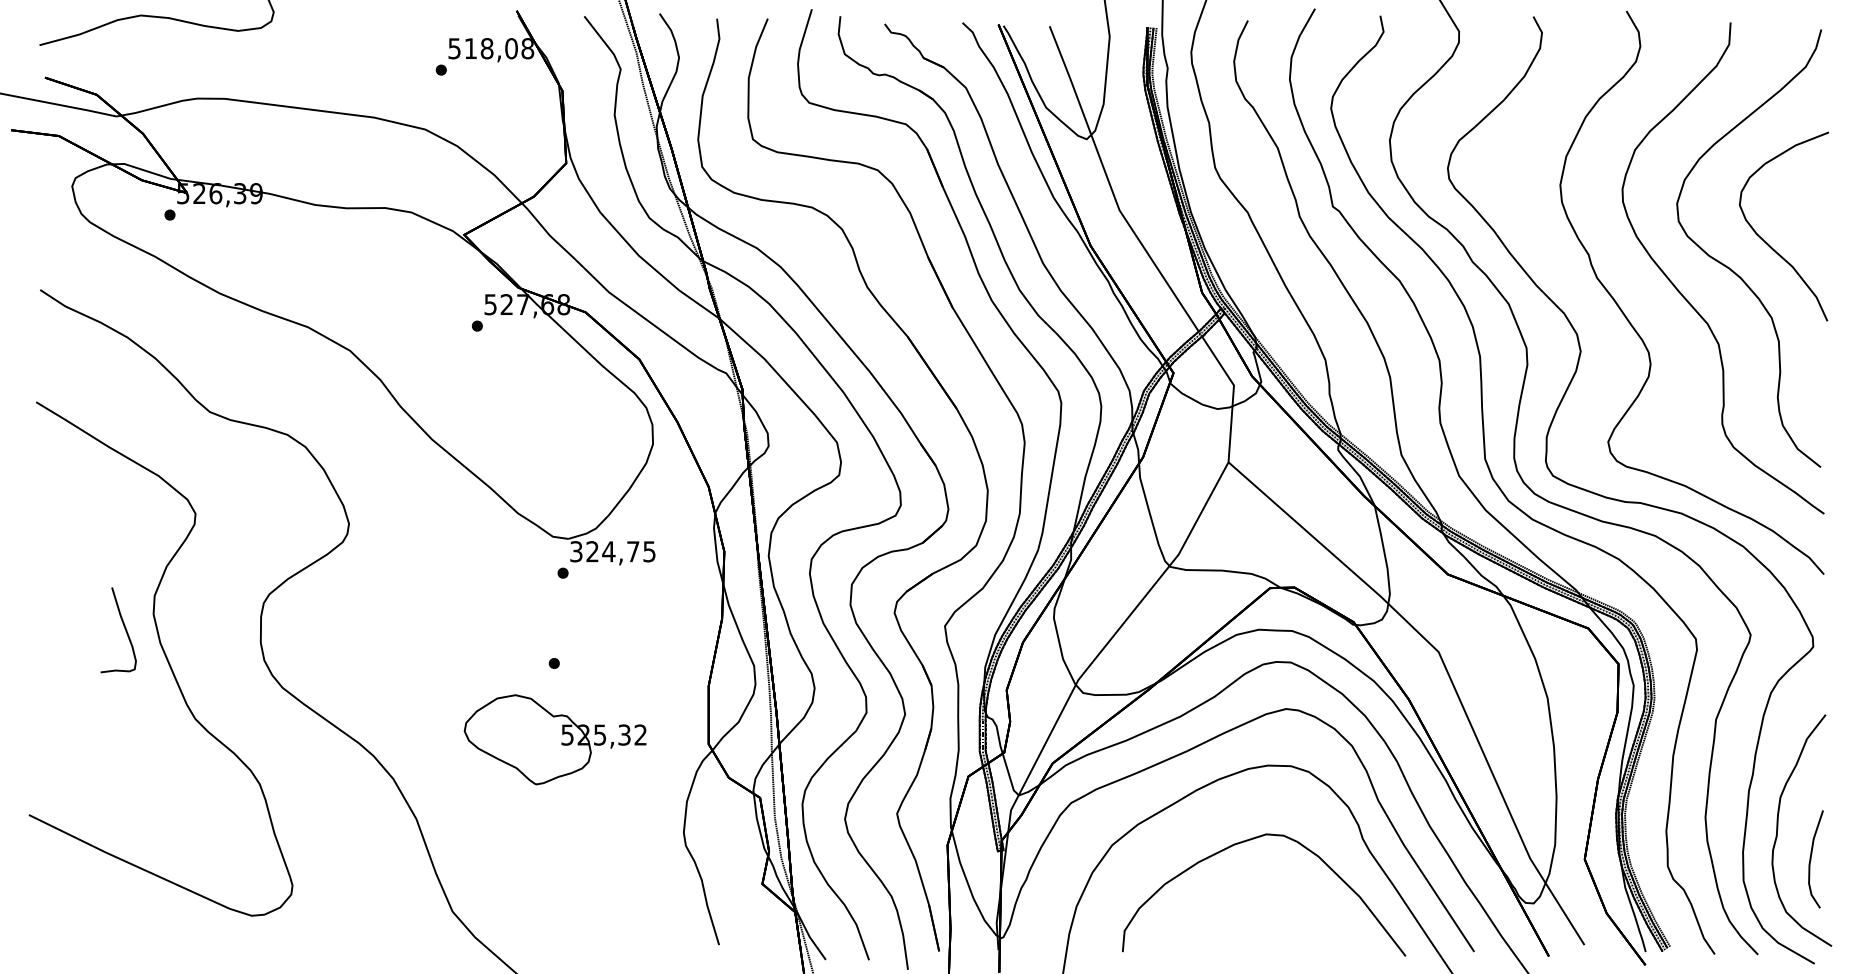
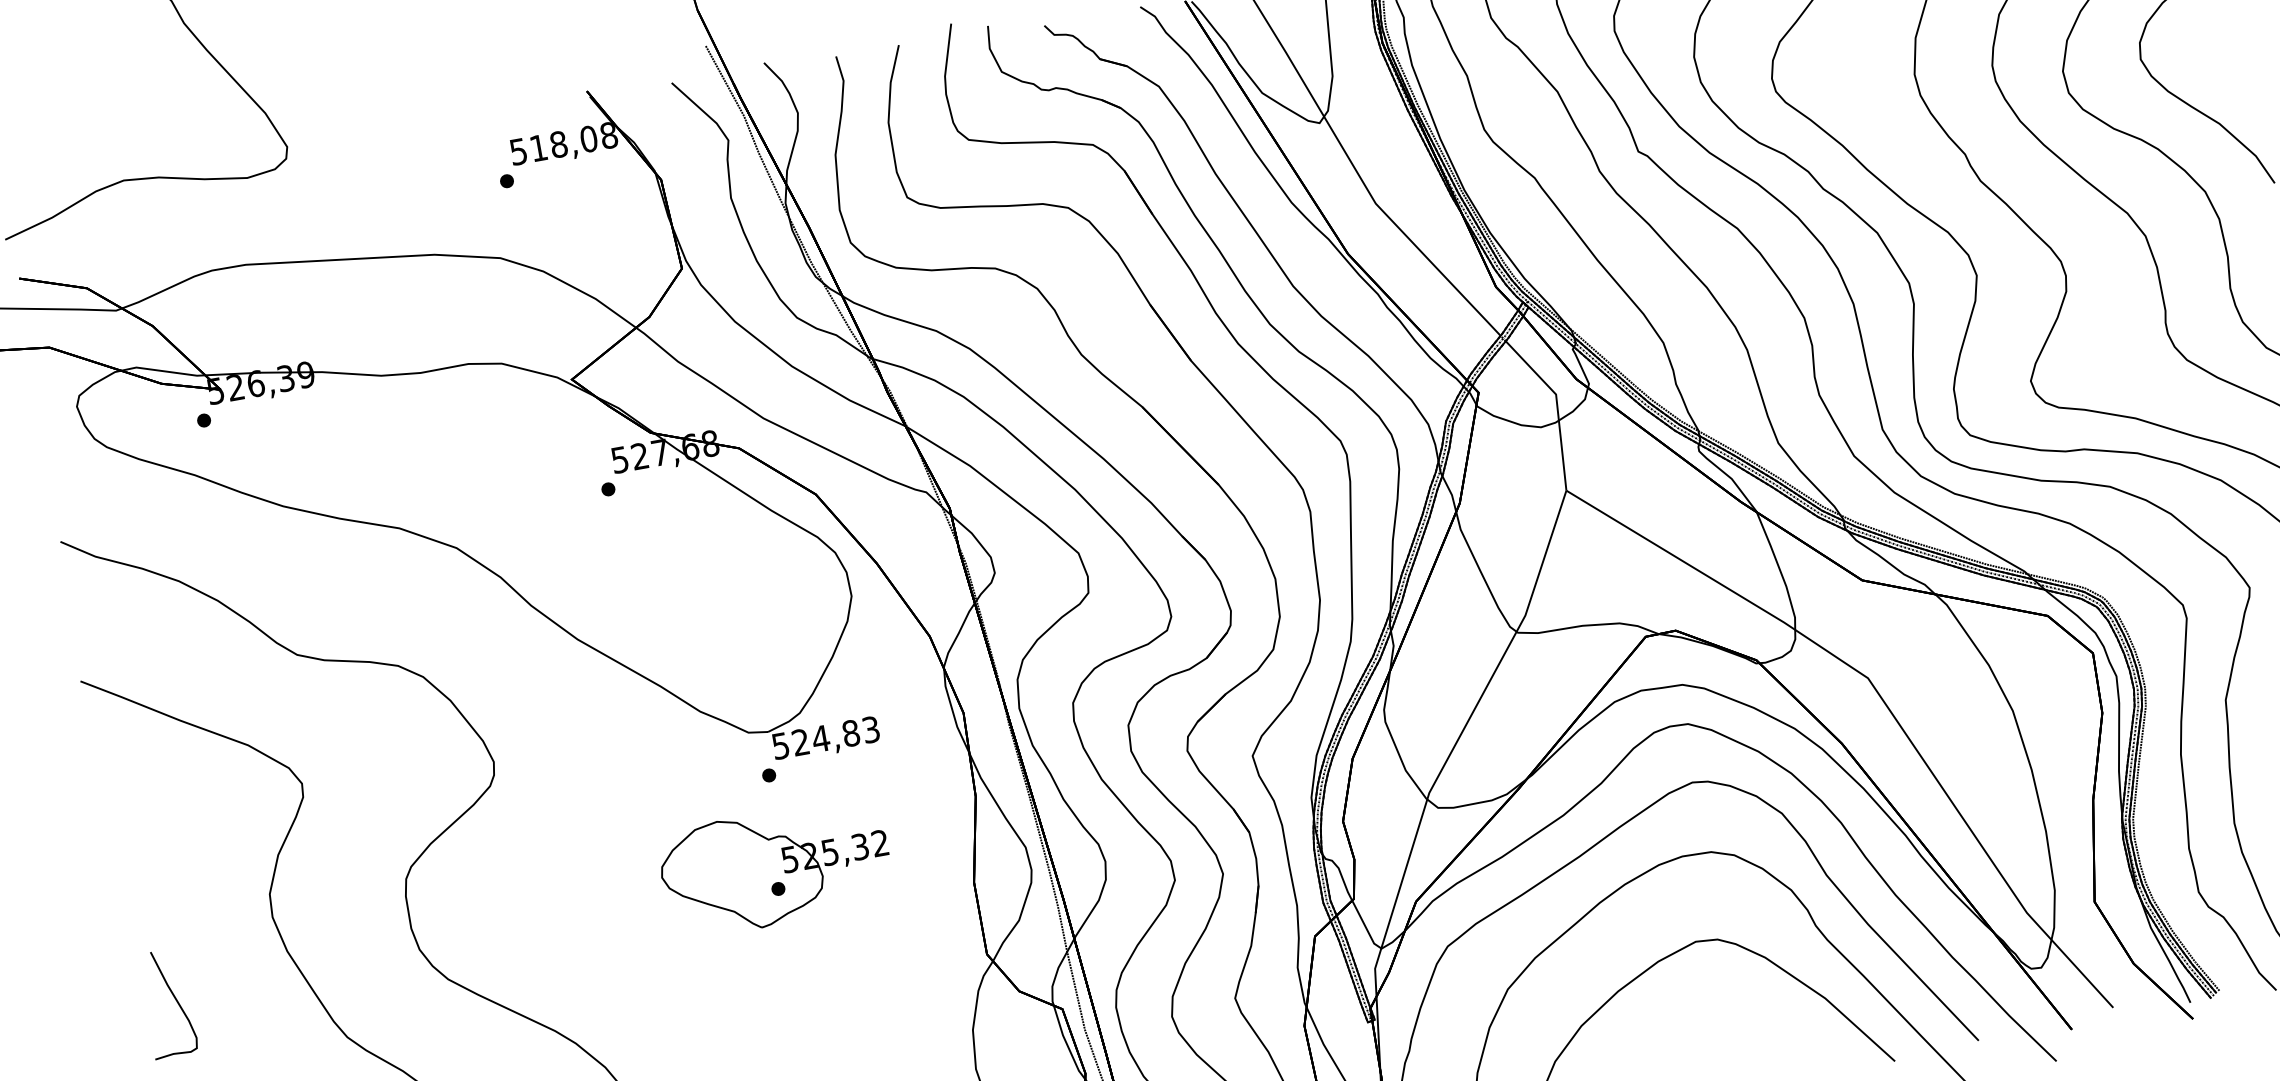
text: (612, 551) -> (825, 737), 324,75 -> 524,83
curve: (124, 629) -> (175, 1001), moved
part: (554, 739) -> (774, 867), moved

